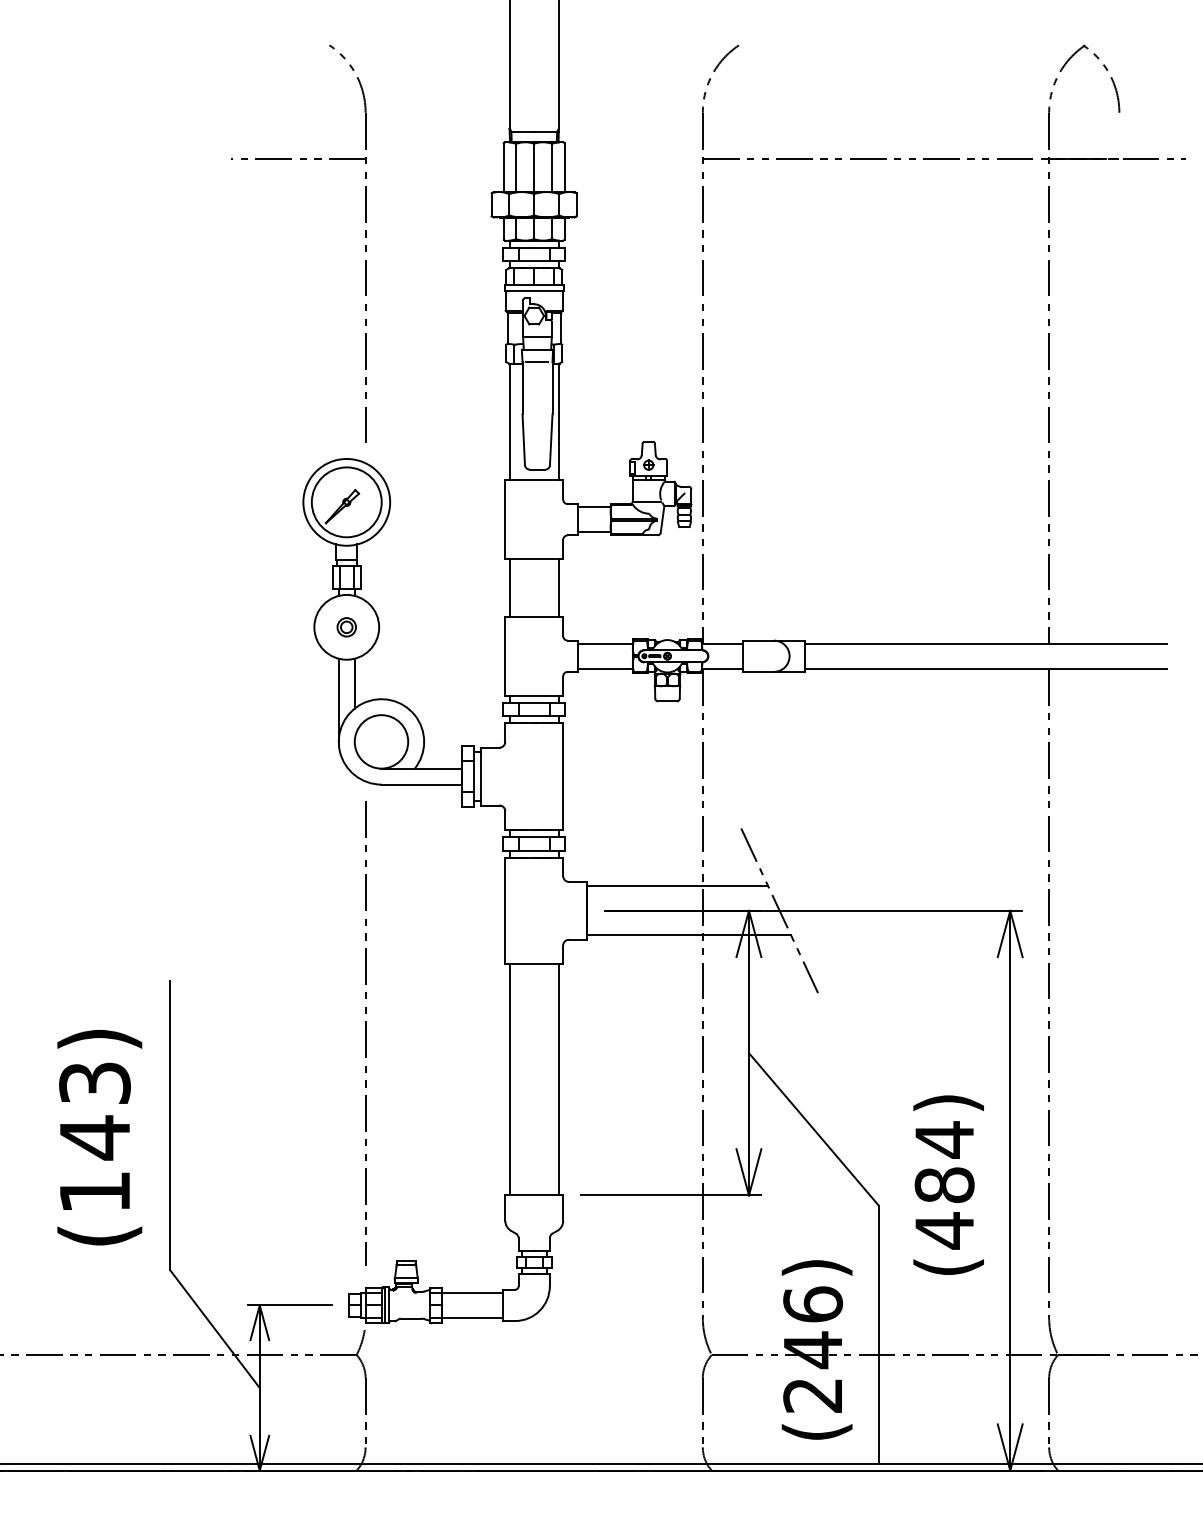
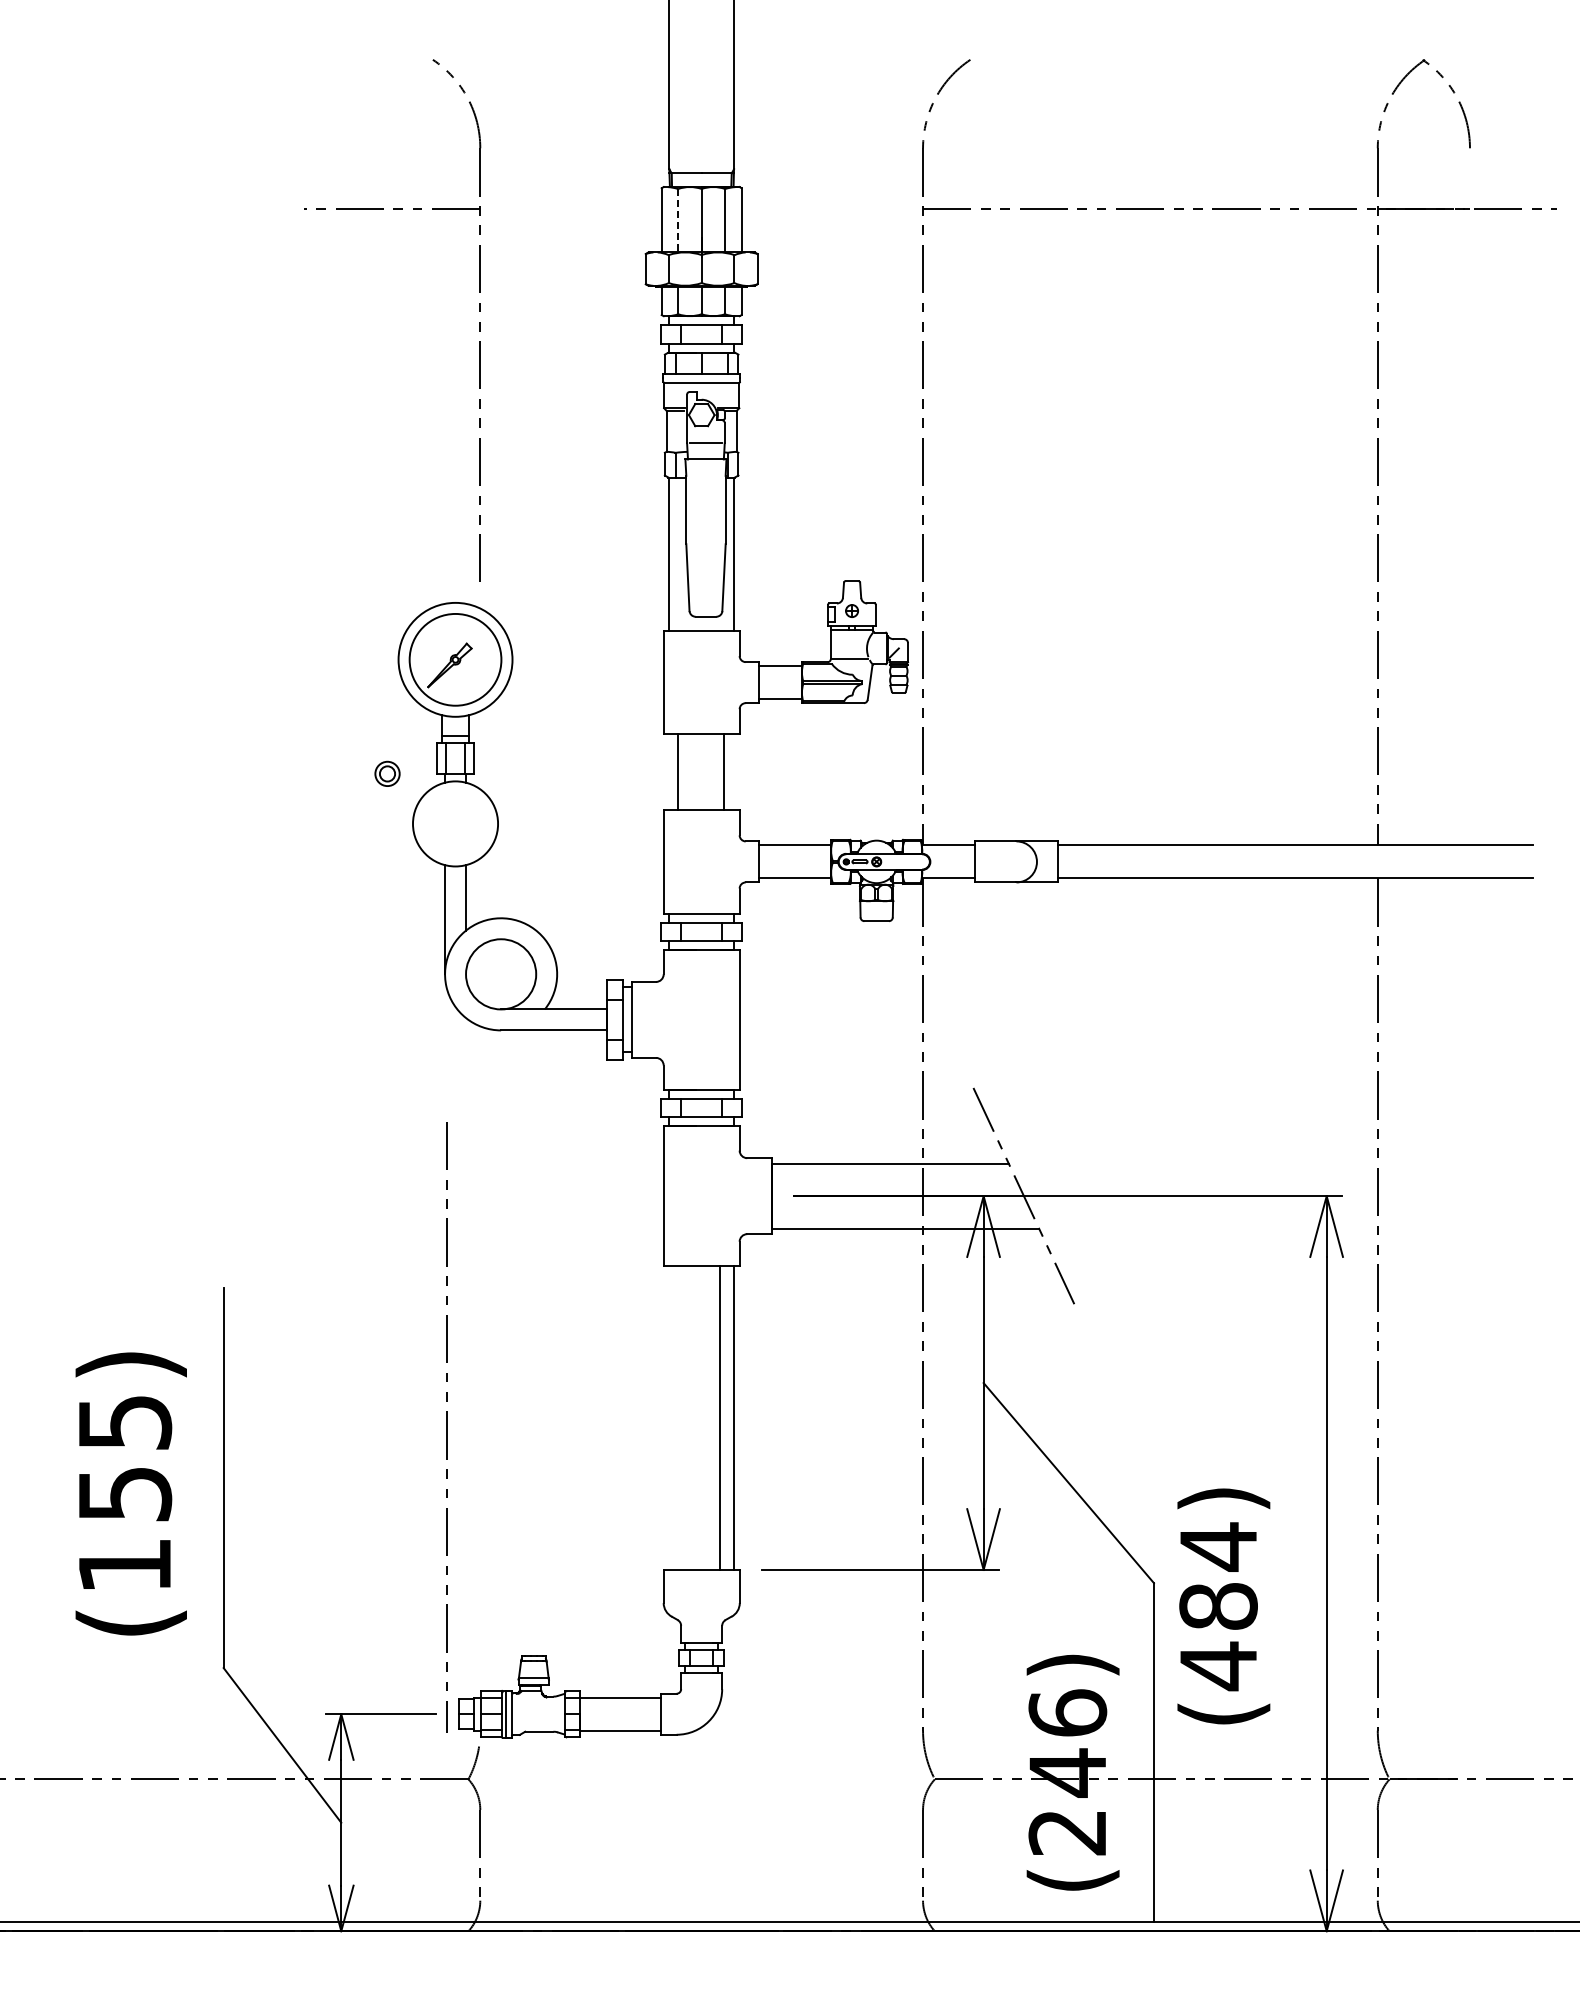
line: (516, 167) -> (678, 220), solid -> dashed
line: (537, 361) -> (705, 475), removed
line: (509, 588) -> (724, 772), moved
line: (559, 588) -> (678, 772), moved
part: (346, 627) -> (387, 773), moved
line: (365, 1033) -> (446, 1427), moved
line: (509, 1079) -> (720, 1417), moved
text: (94, 1111) -> (124, 1459), (143) -> (155)
text: (948, 1185) -> (1223, 1606), moved

